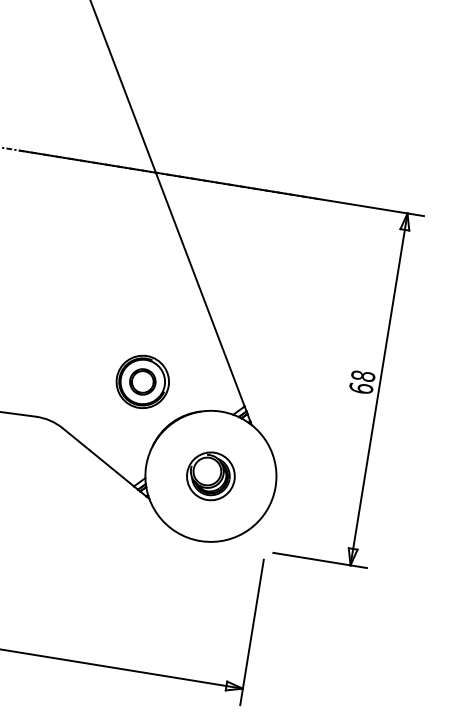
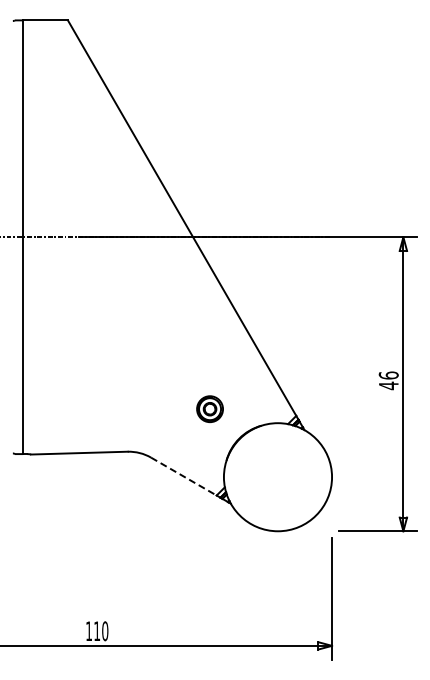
part: (142, 380) -> (209, 408), size x0.6
text: (361, 382) -> (388, 380), 68 -> 46
line: (97, 457) -> (183, 476), solid -> dashed
part: (210, 475) -> (277, 476), removed

